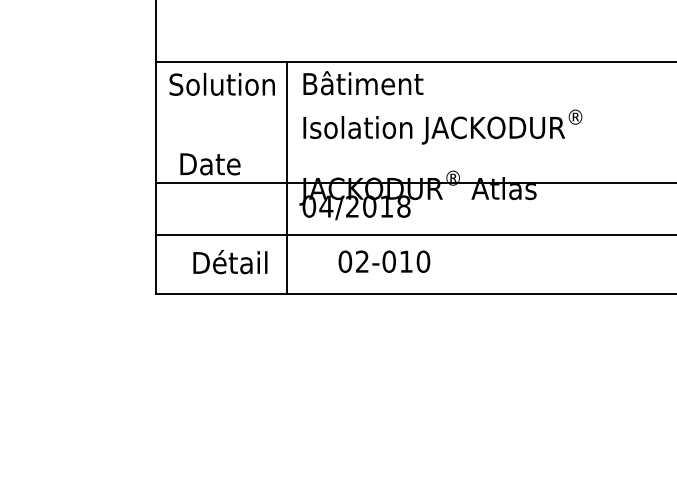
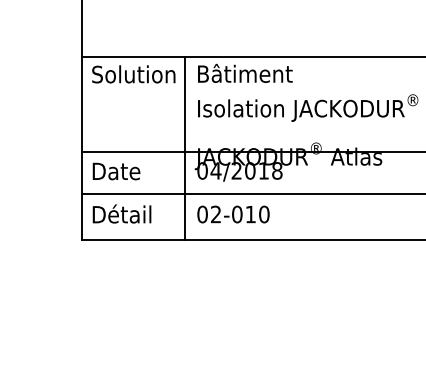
text: (210, 164) -> (116, 171), moved
text: (384, 261) -> (233, 214), moved
text: (230, 262) -> (122, 214), moved

